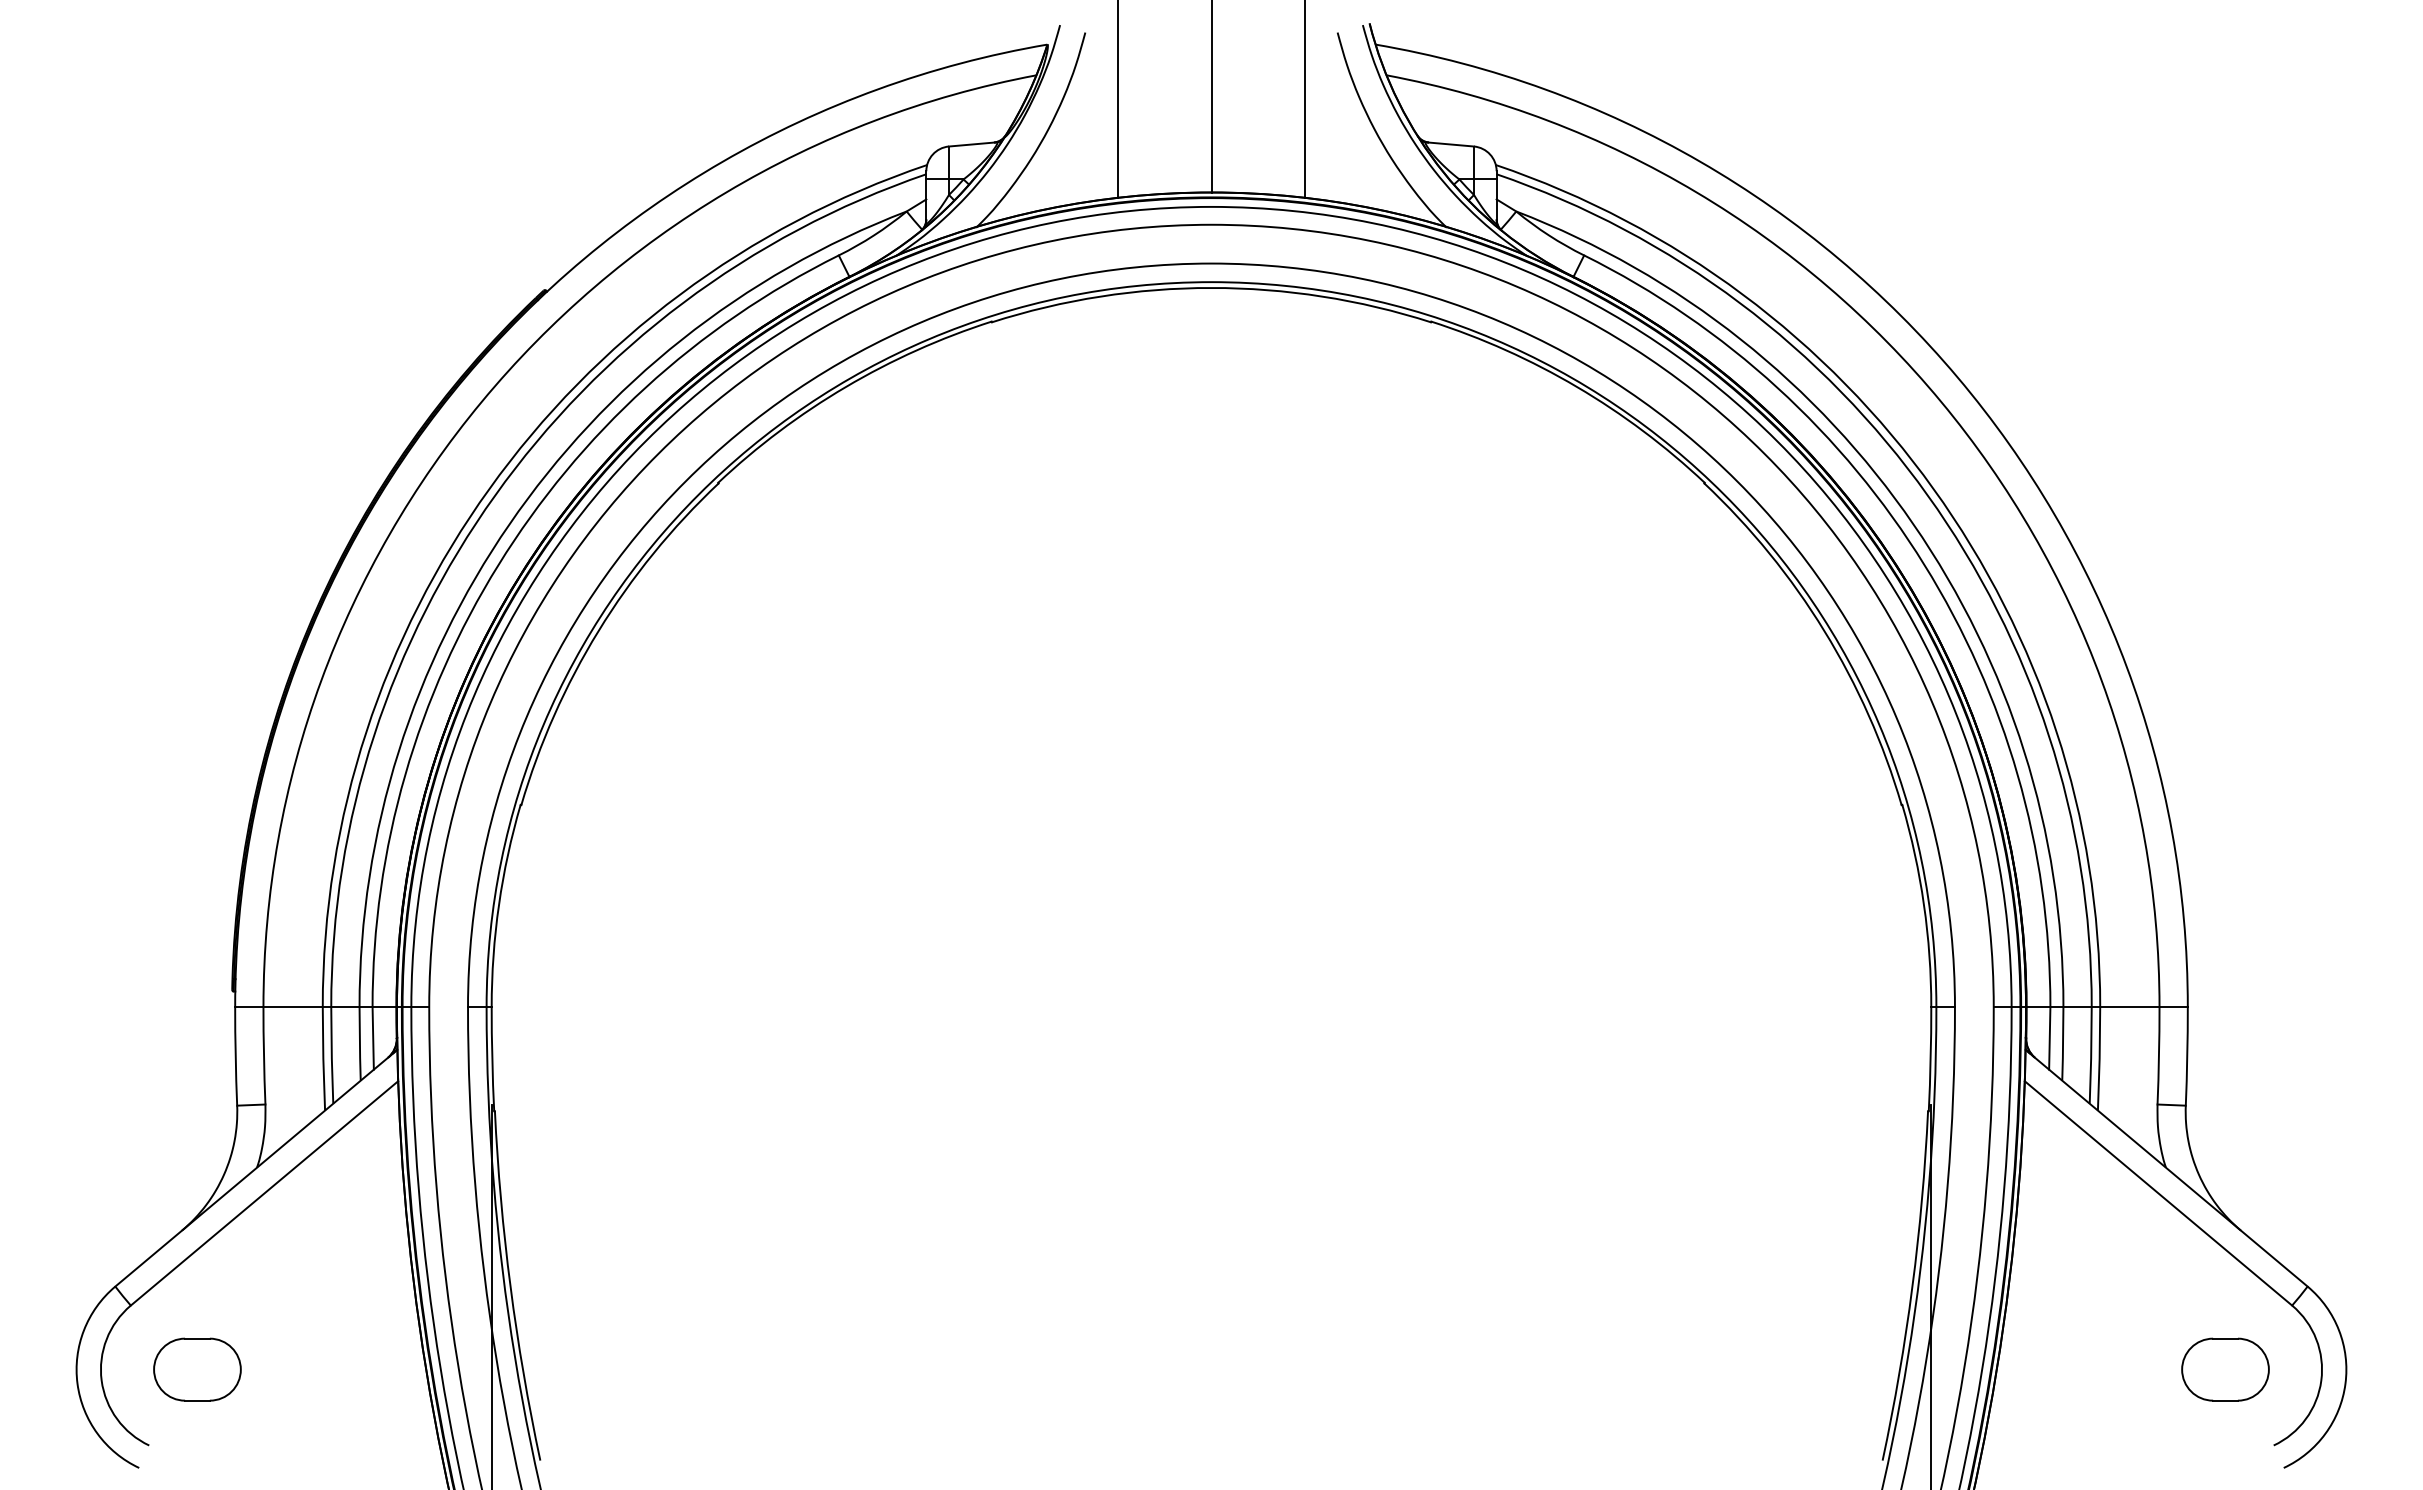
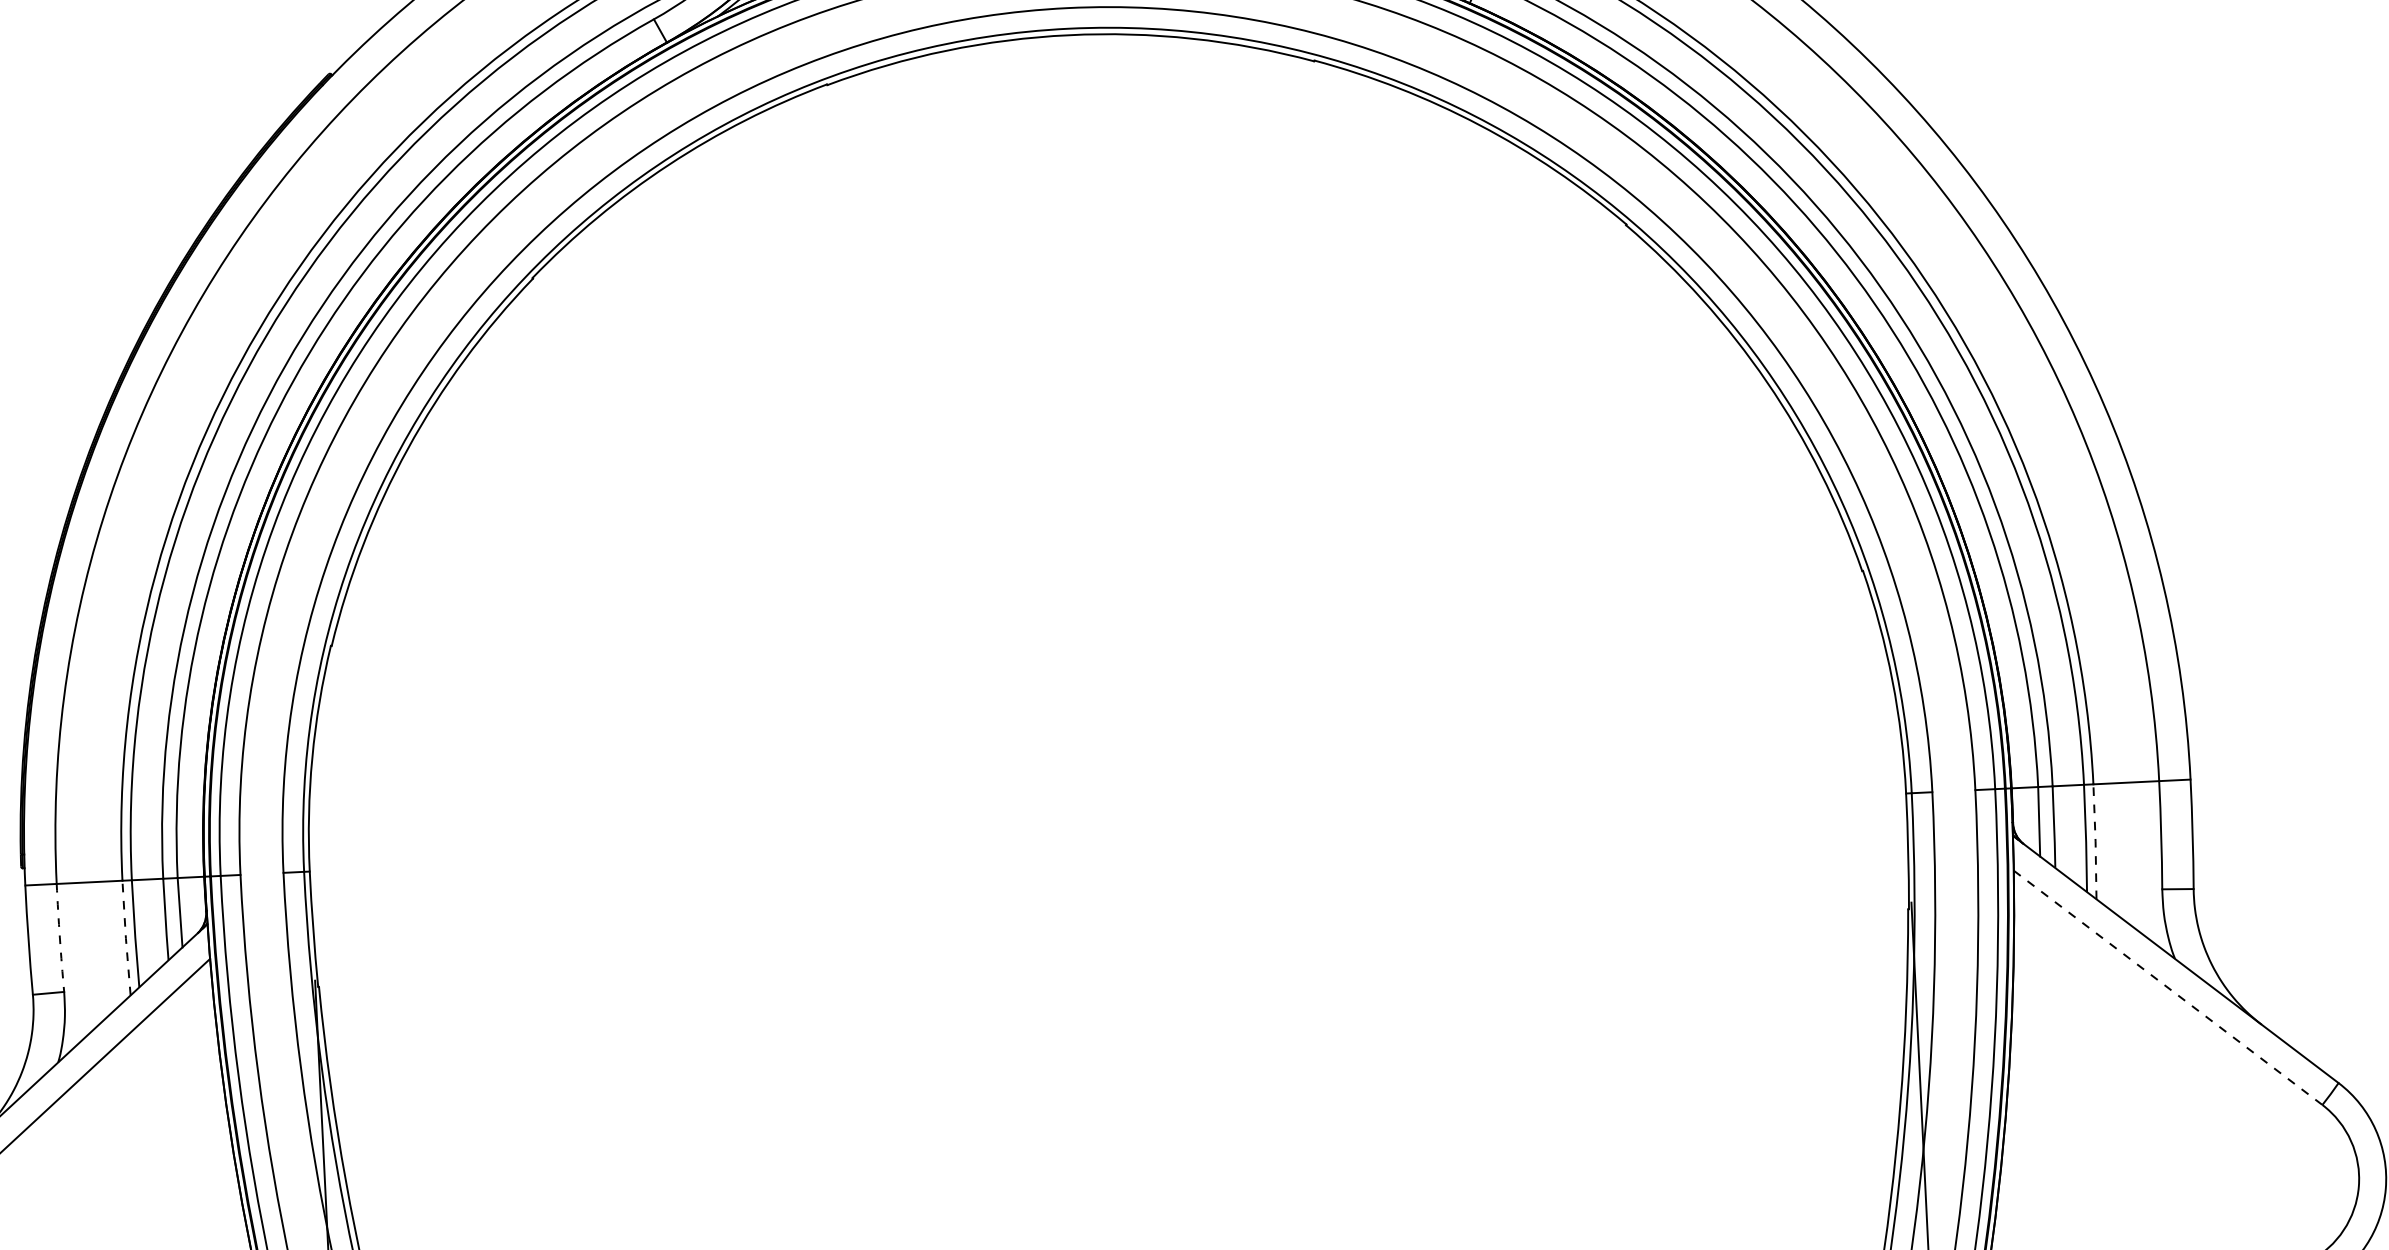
arc: (263, 1055) -> (59, 937), solid -> dashed
line: (323, 1058) -> (126, 937), solid -> dashed
line: (2099, 1058) -> (2095, 841), solid -> dashed
line: (2158, 1193) -> (2168, 987), solid -> dashed
part: (2225, 1369) -> (2252, 1179), removed

